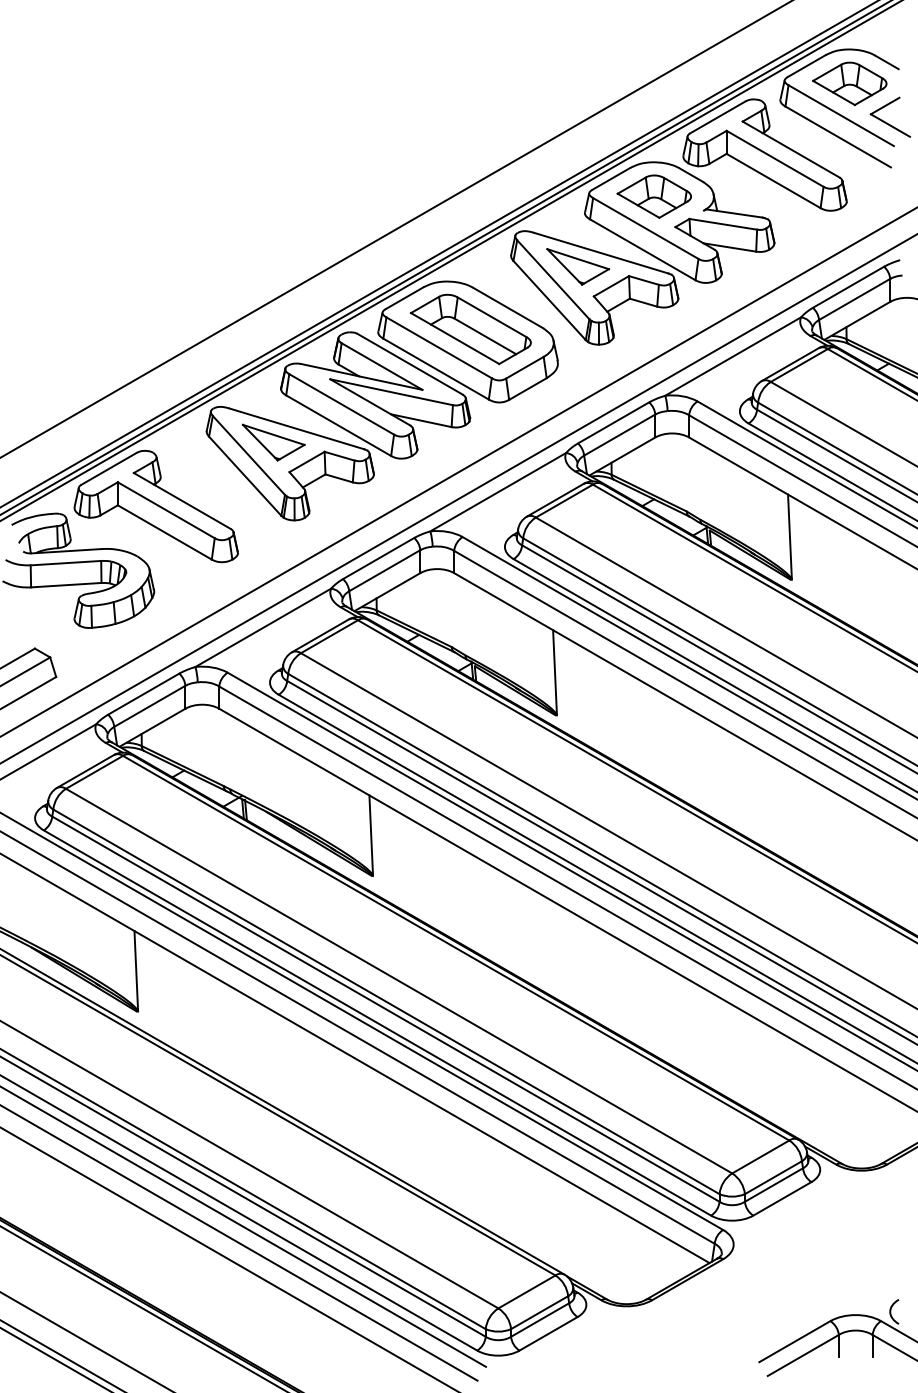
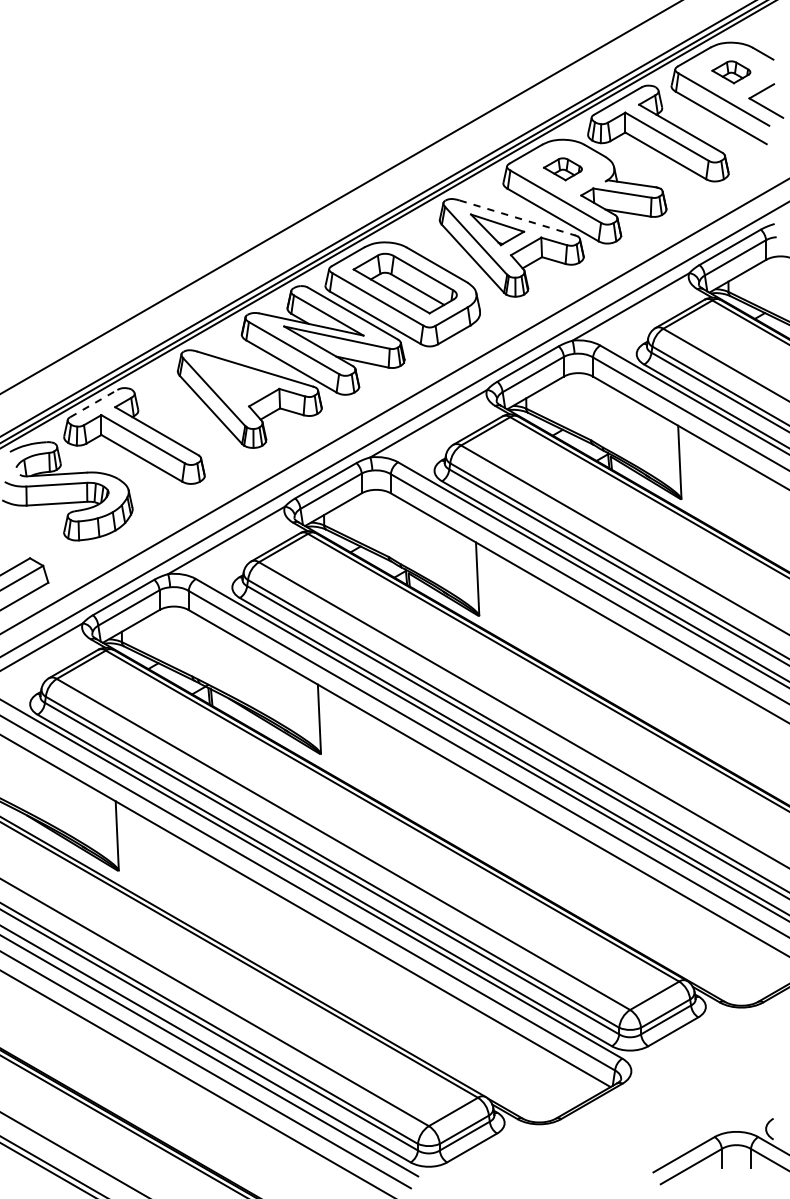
part: (849, 83) -> (731, 71), size x0.6
part: (653, 196) -> (562, 169), size x0.6
line: (601, 253) -> (517, 218), solid -> dashed
part: (273, 442) -> (235, 380), removed
line: (109, 468) -> (94, 403), solid -> dashed

